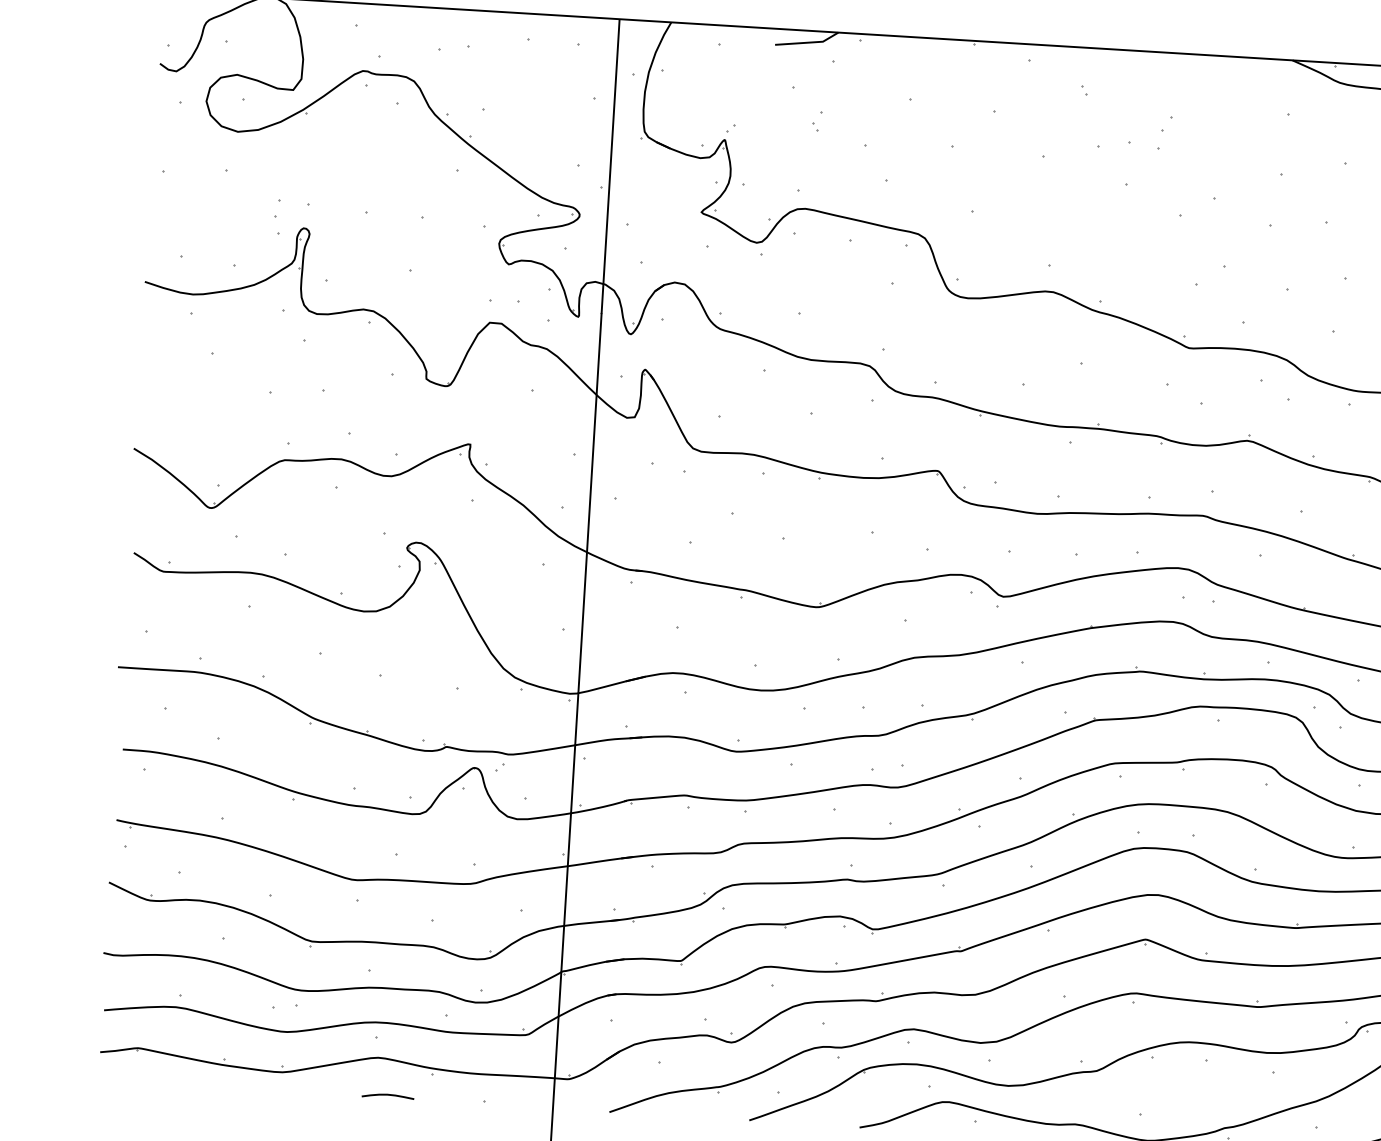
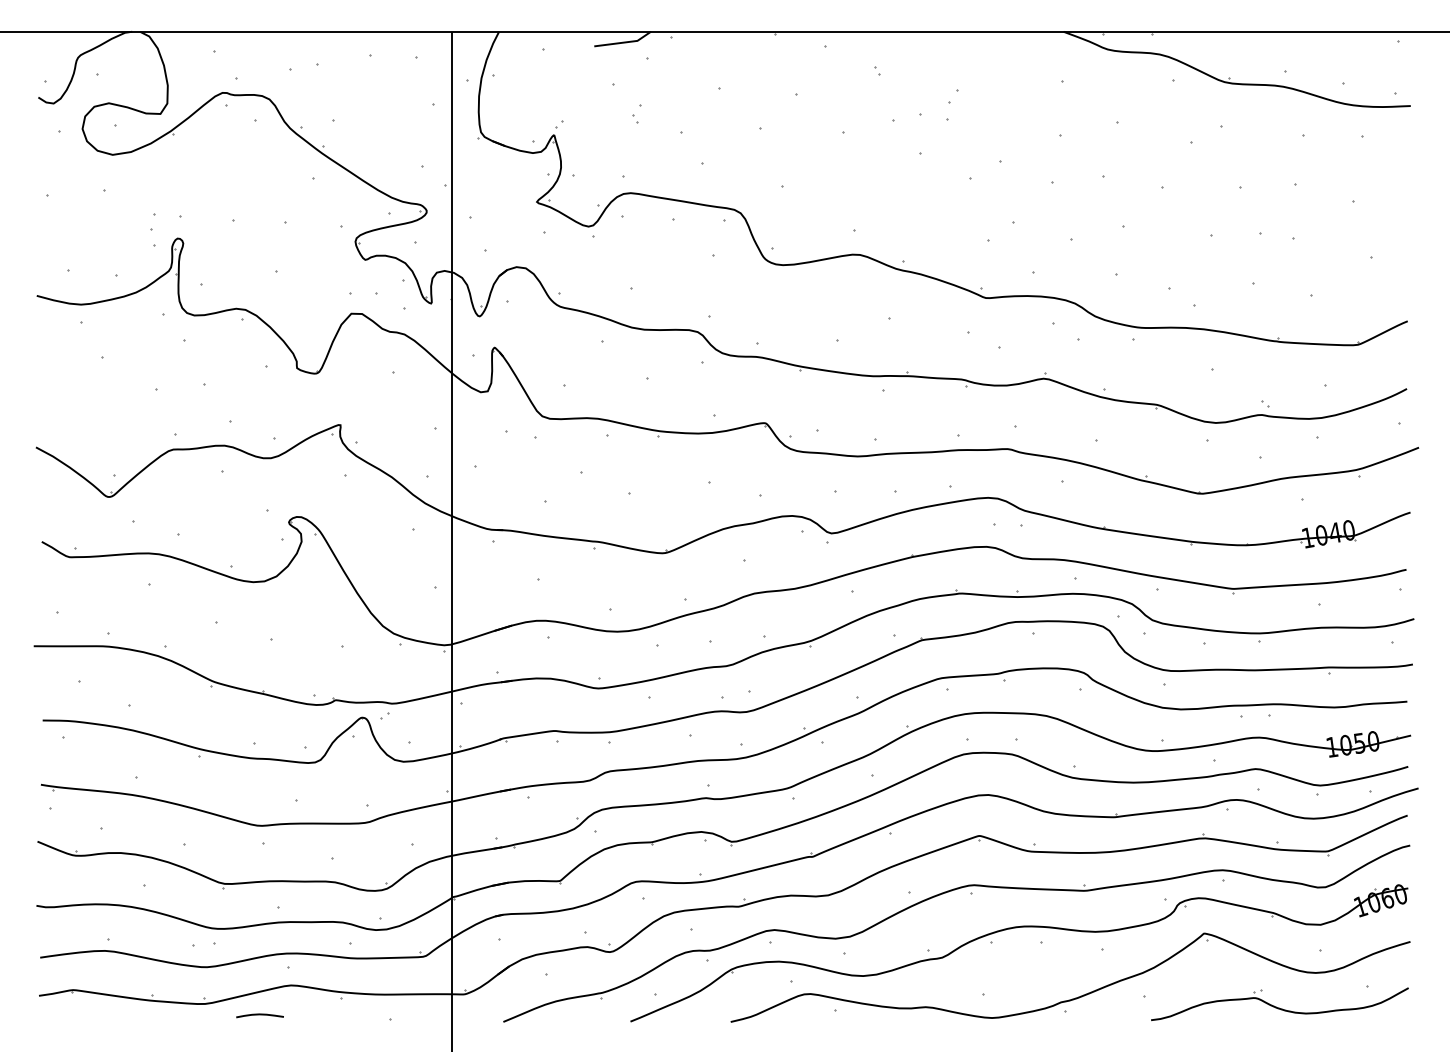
curve: (387, 1095) -> (259, 1015), moved

